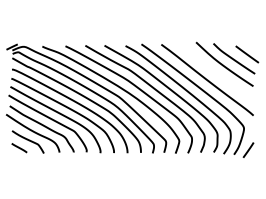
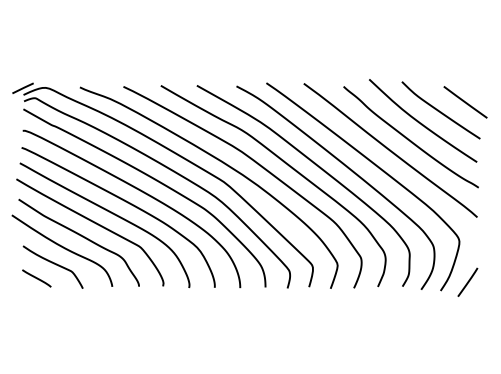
curve: (217, 73) -> (409, 138), added

